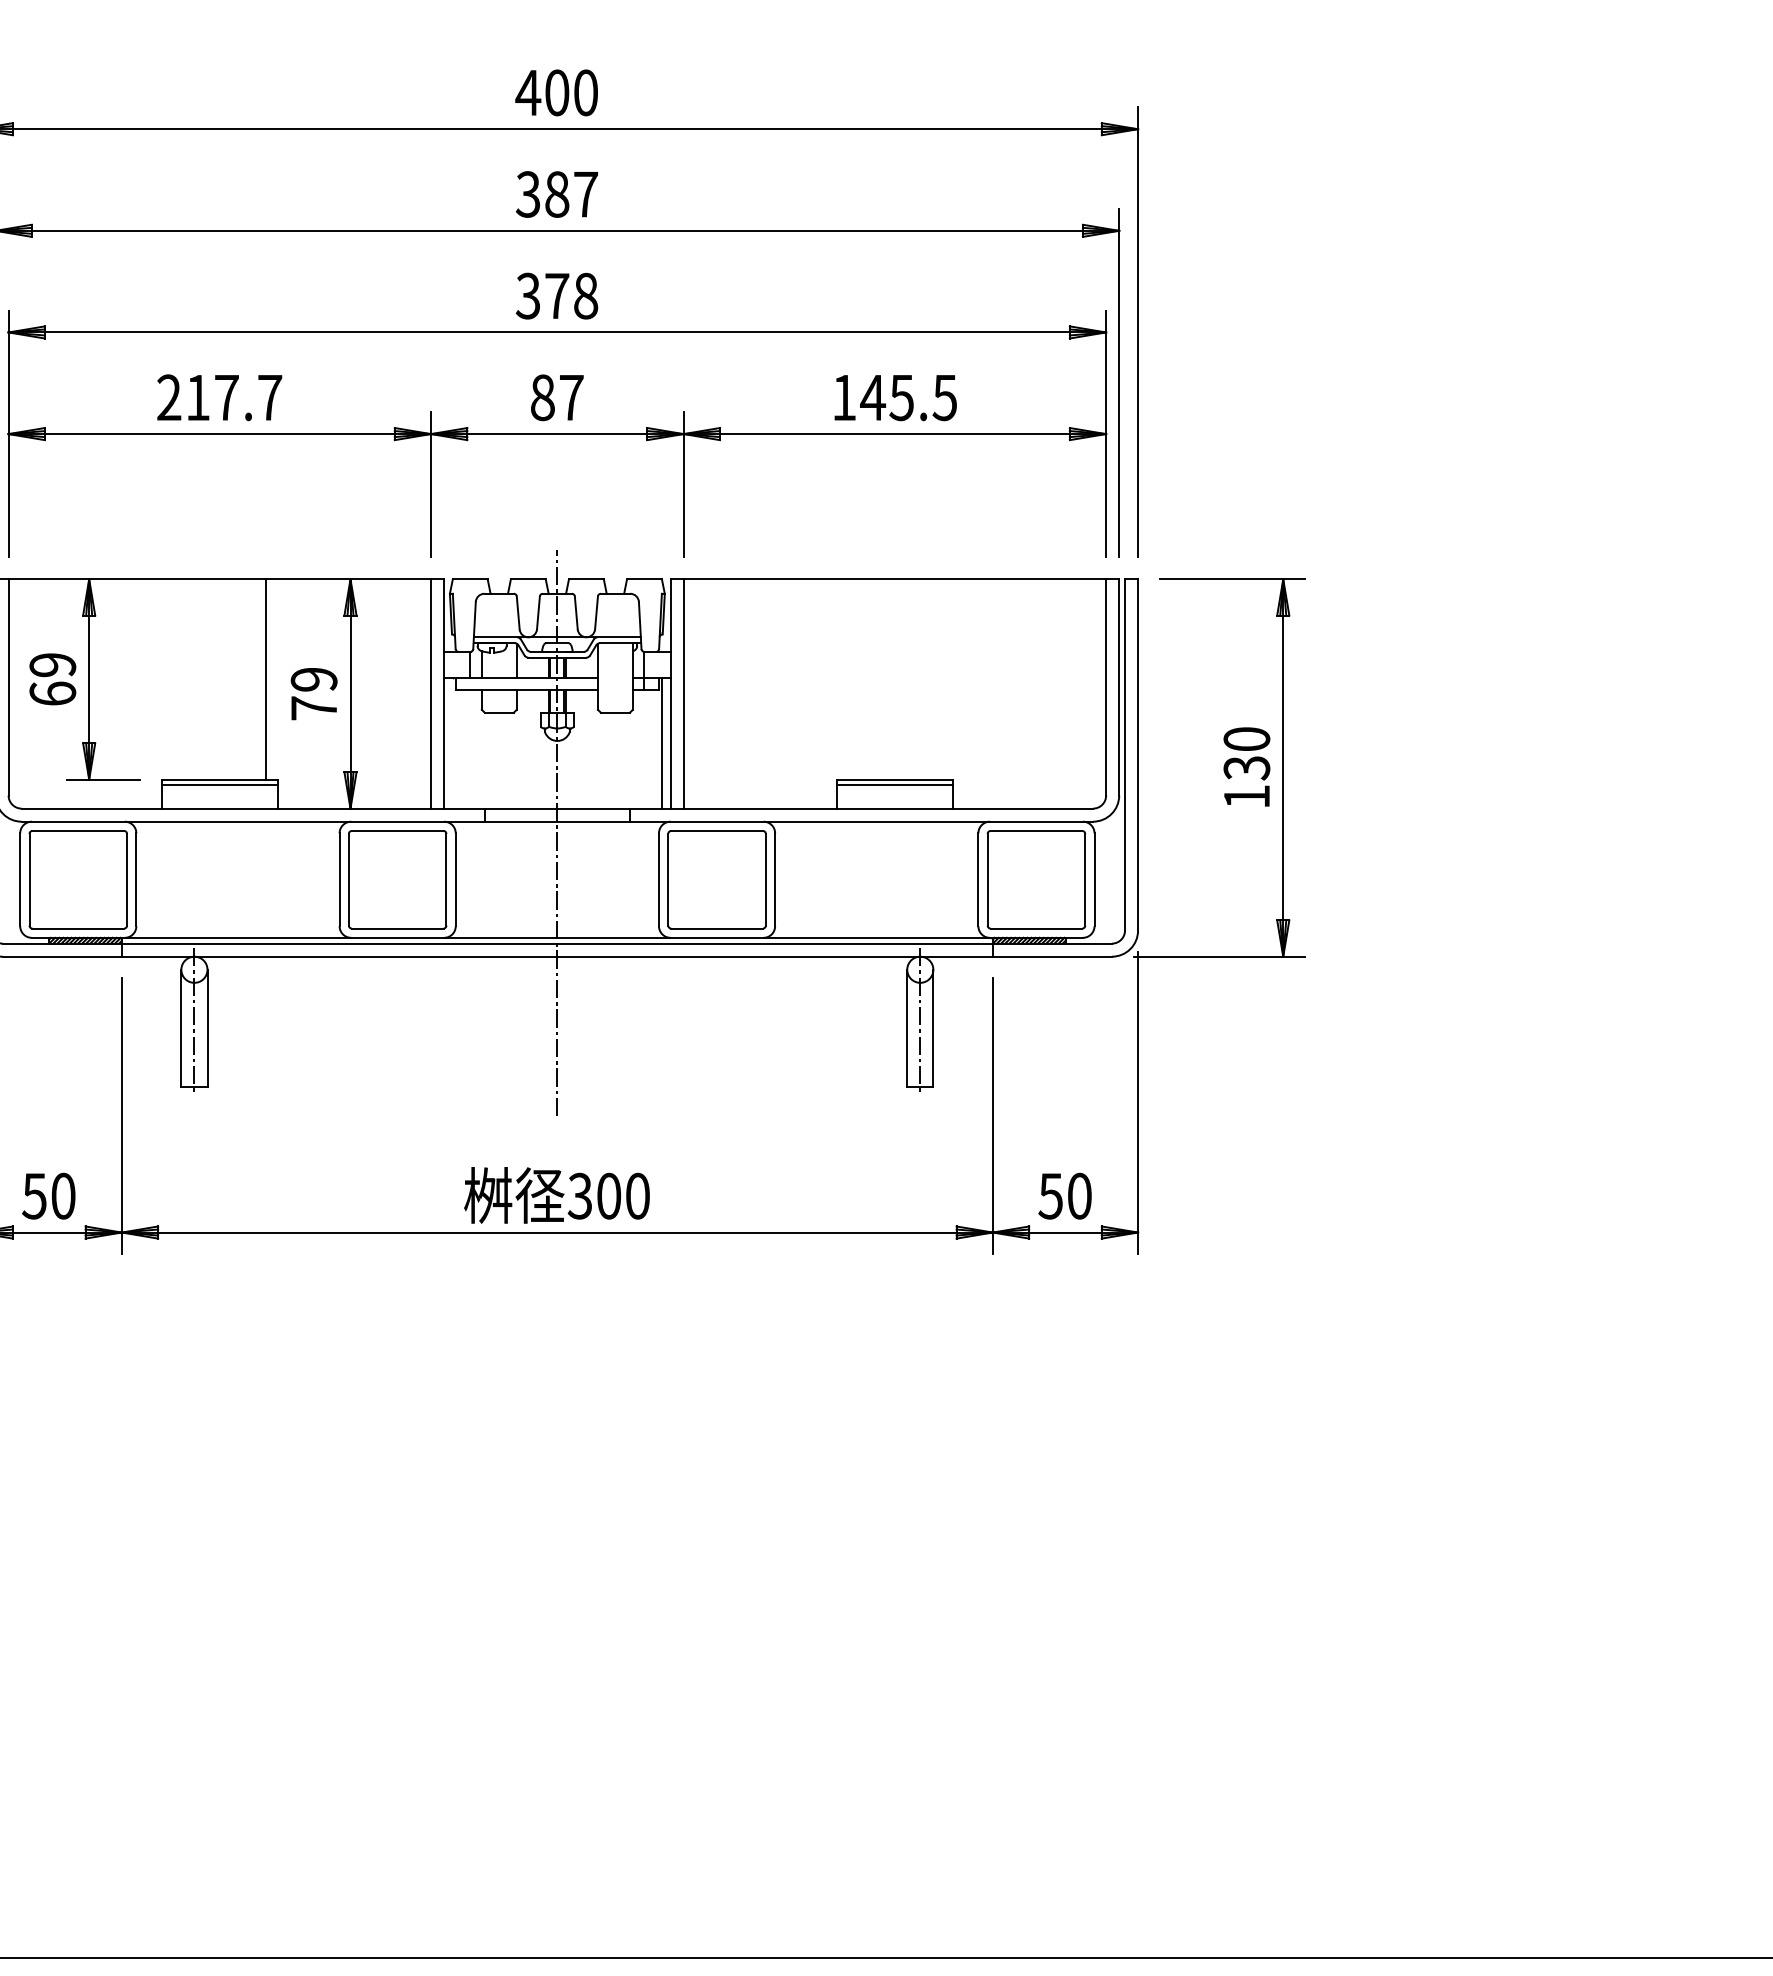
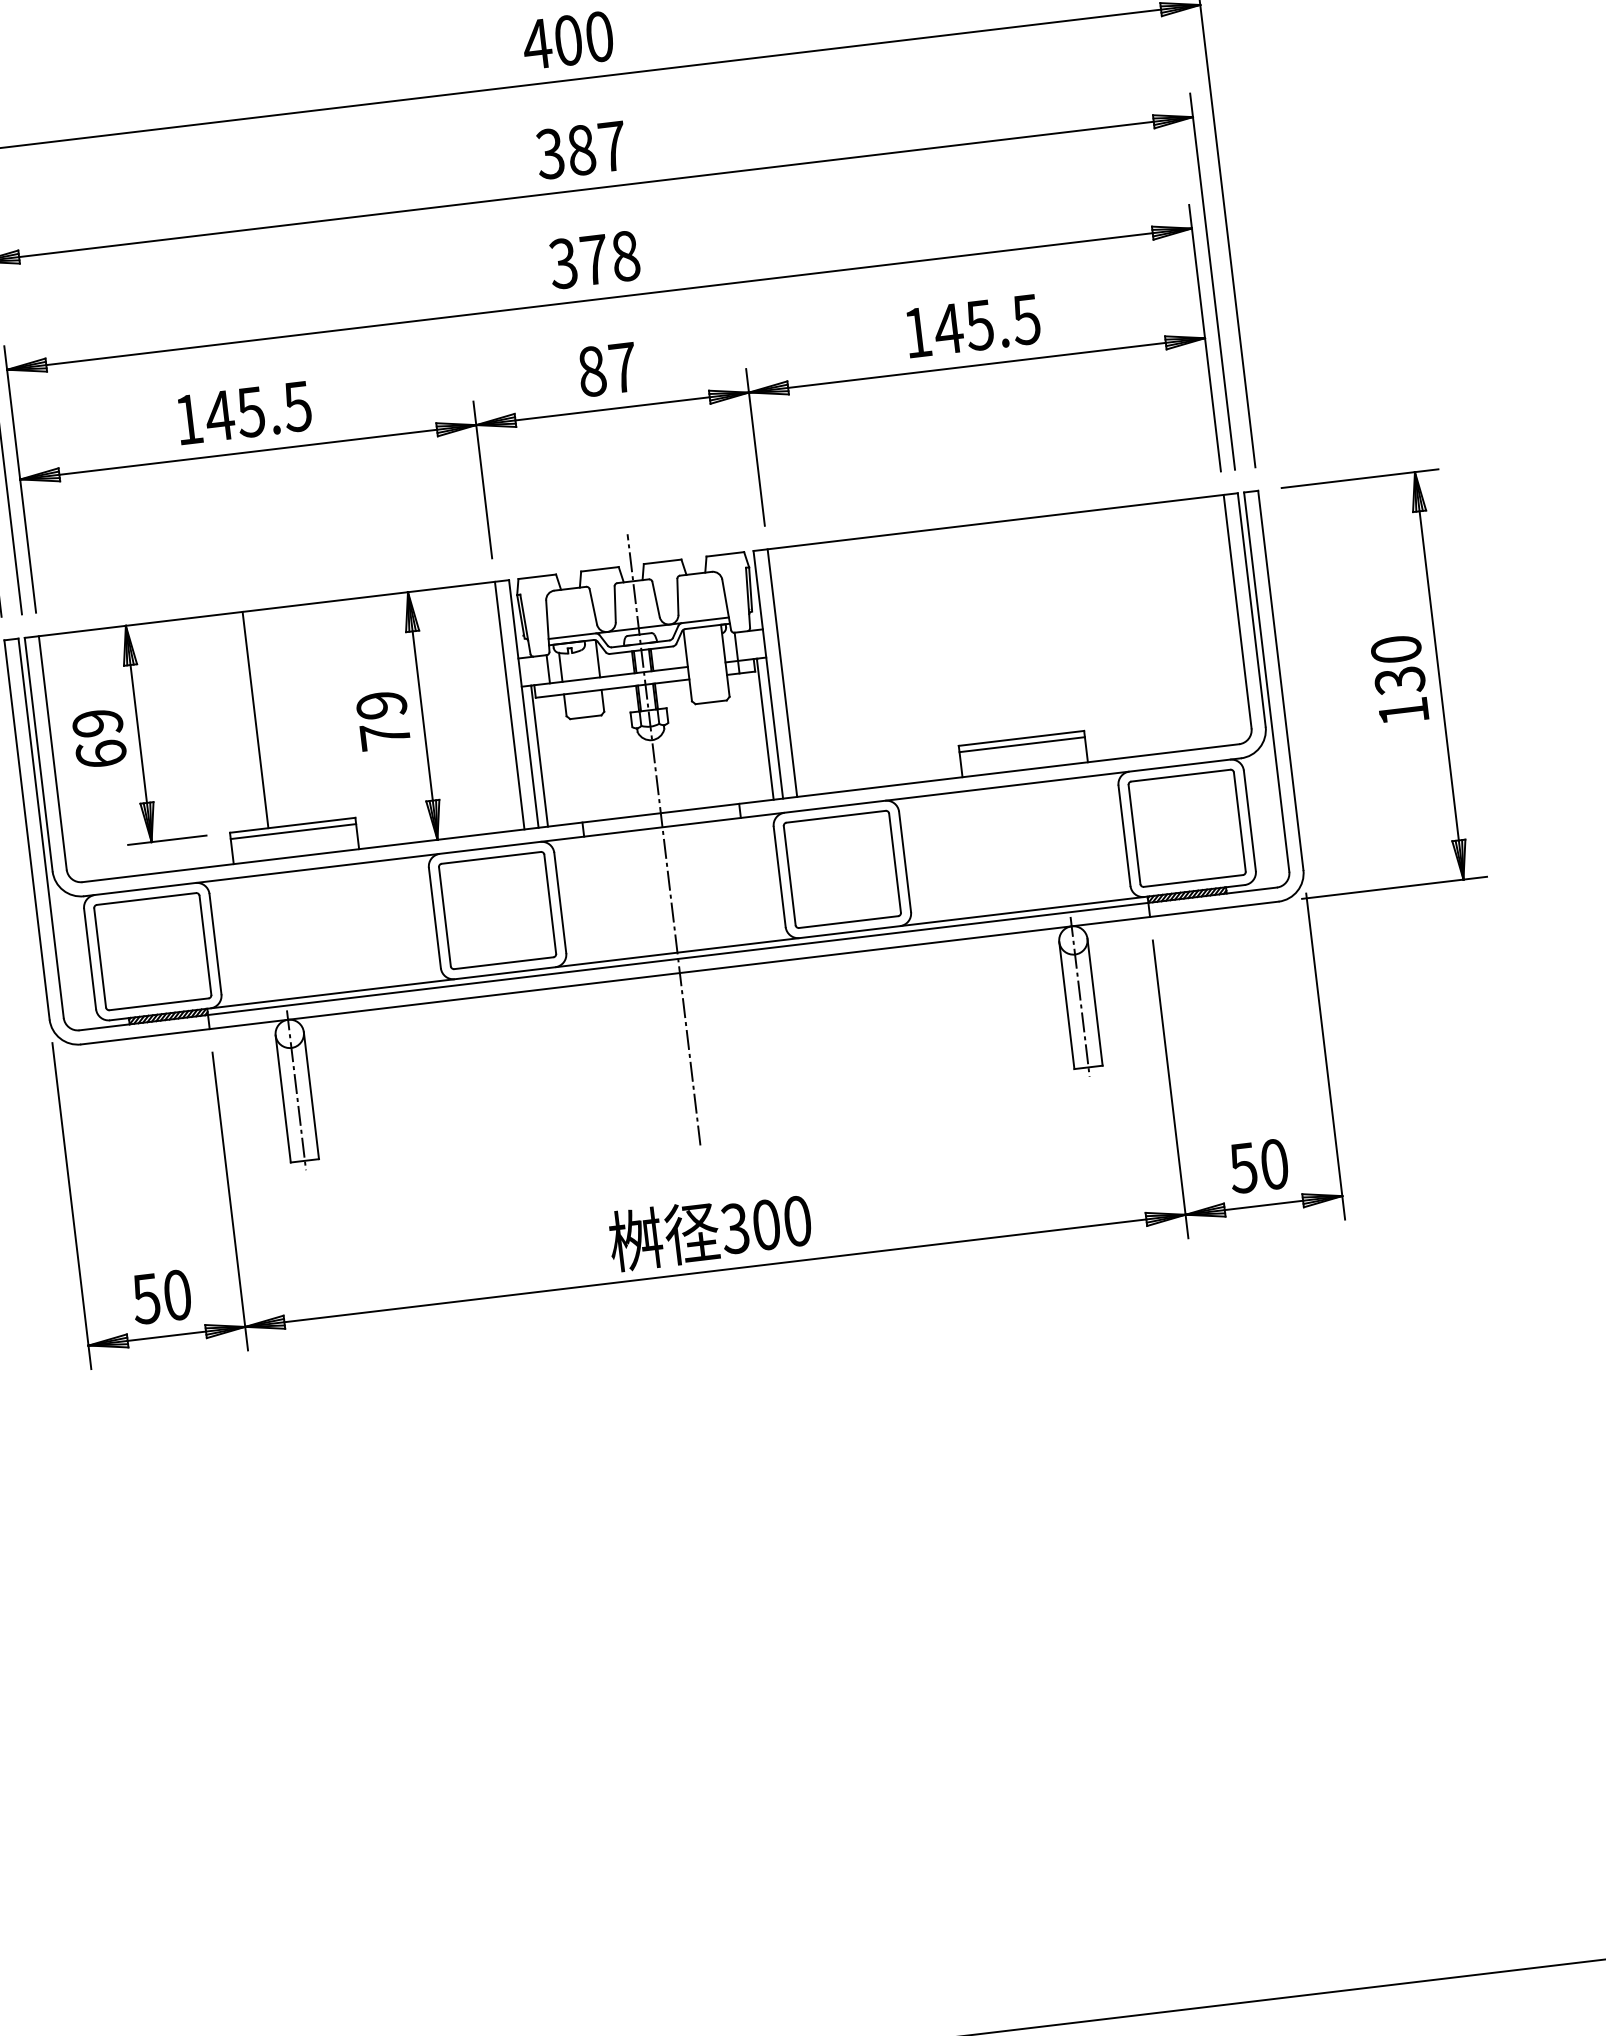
text: (219, 397) -> (243, 412), 217.7 -> 145.5
line: (266, 679) -> (255, 720), moved
line: (452, 742) -> (539, 755), added

